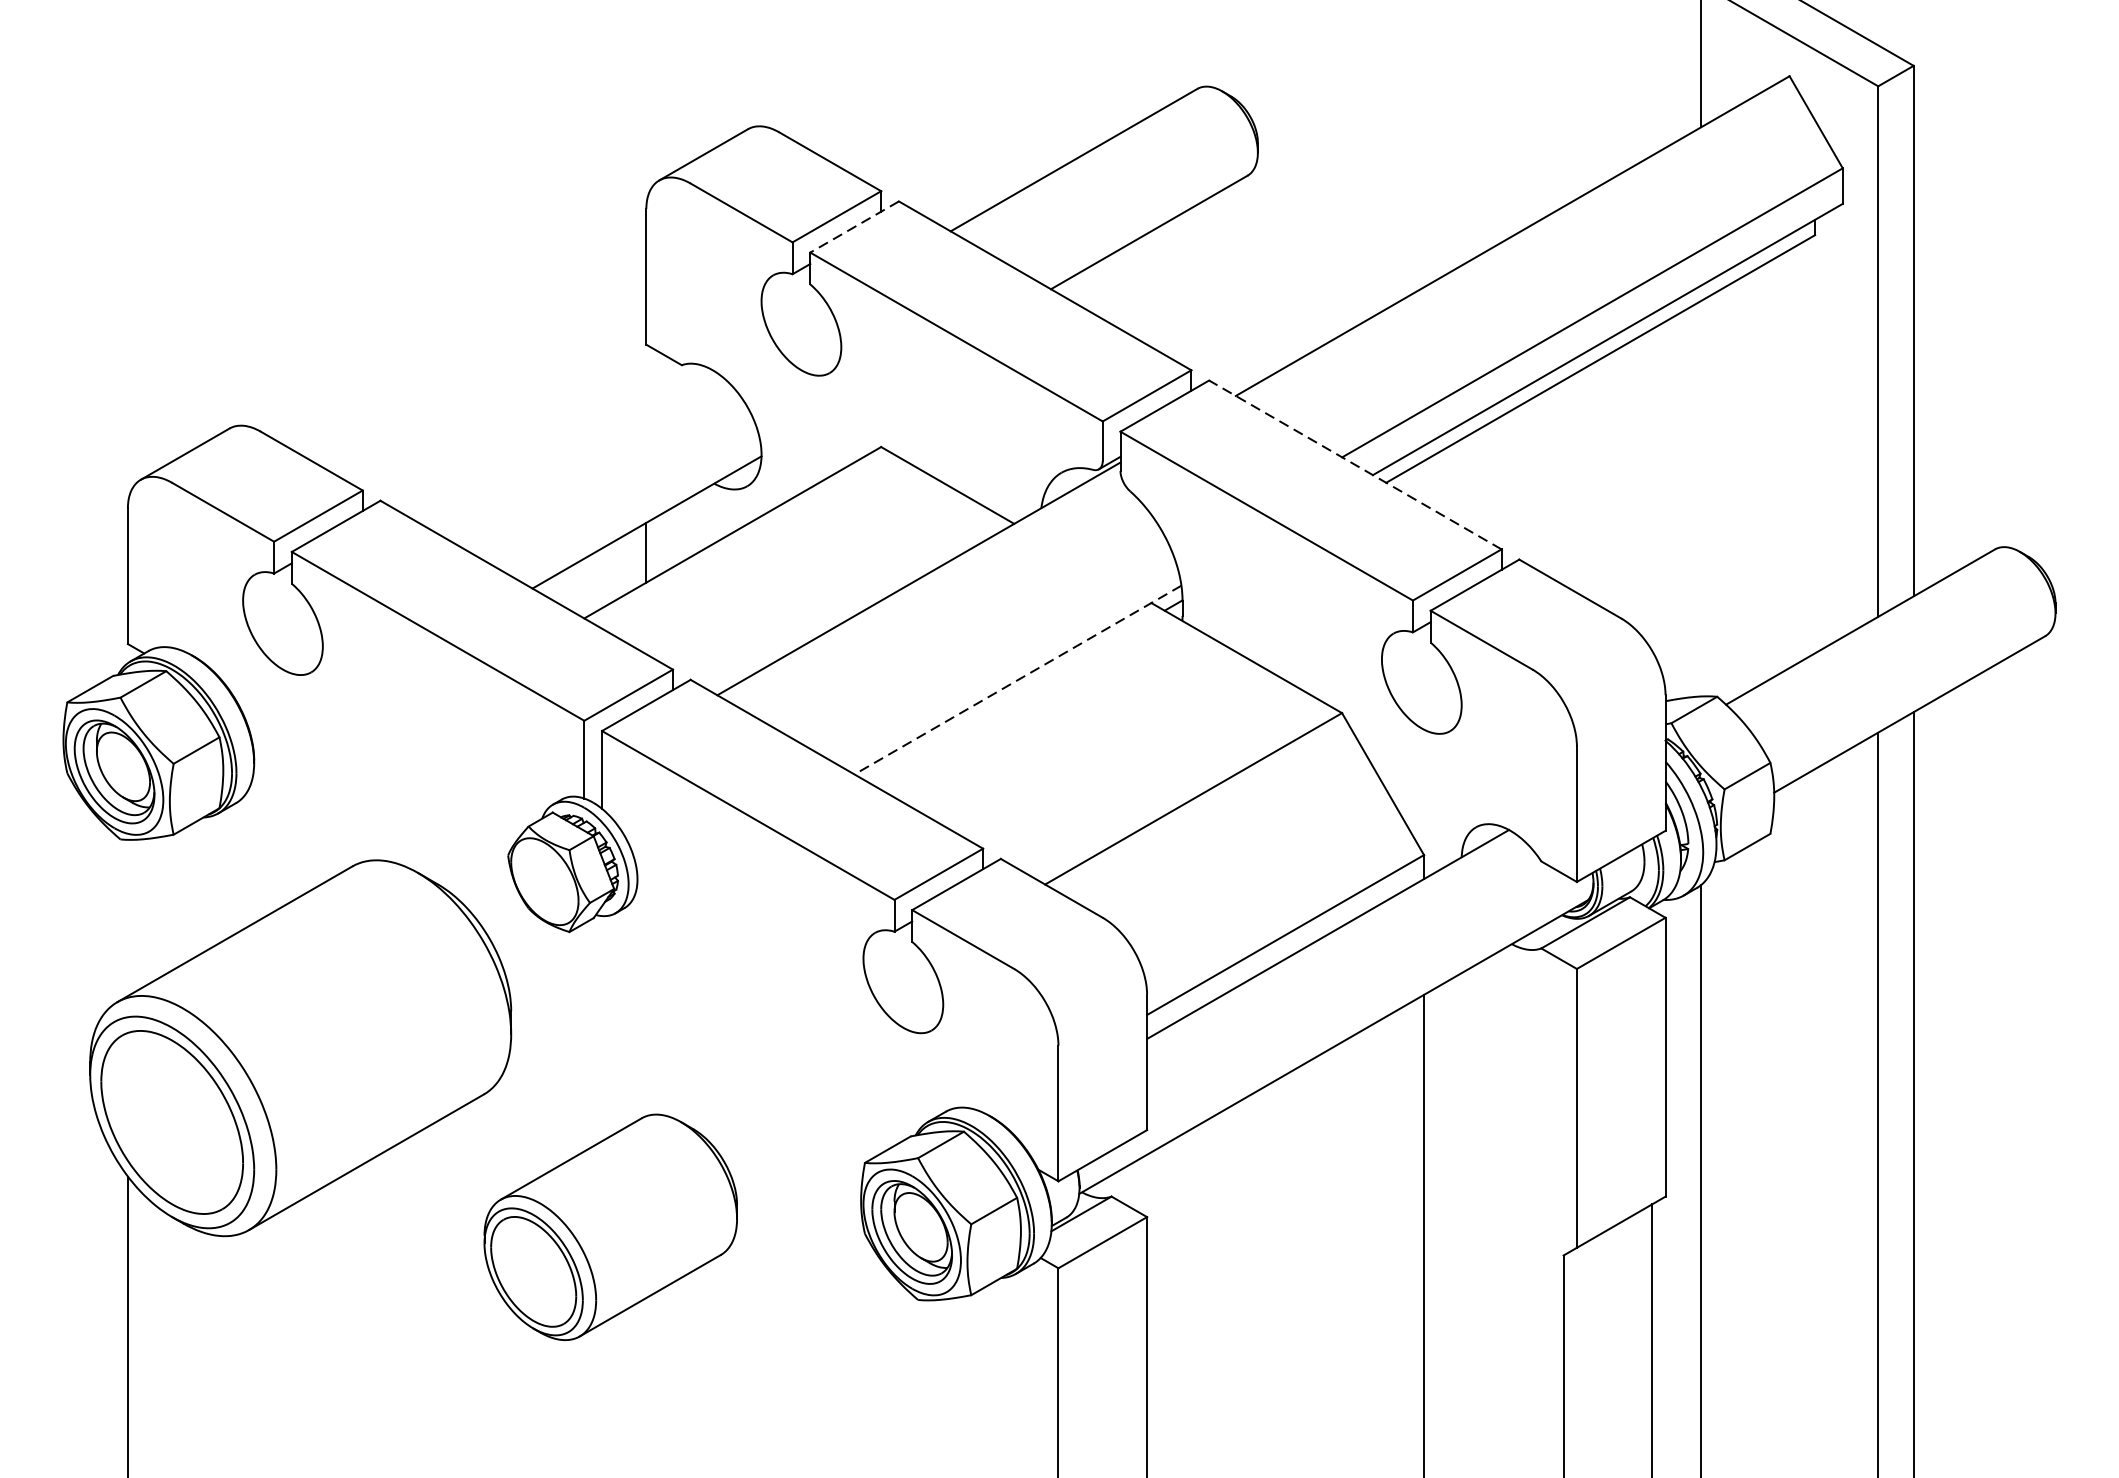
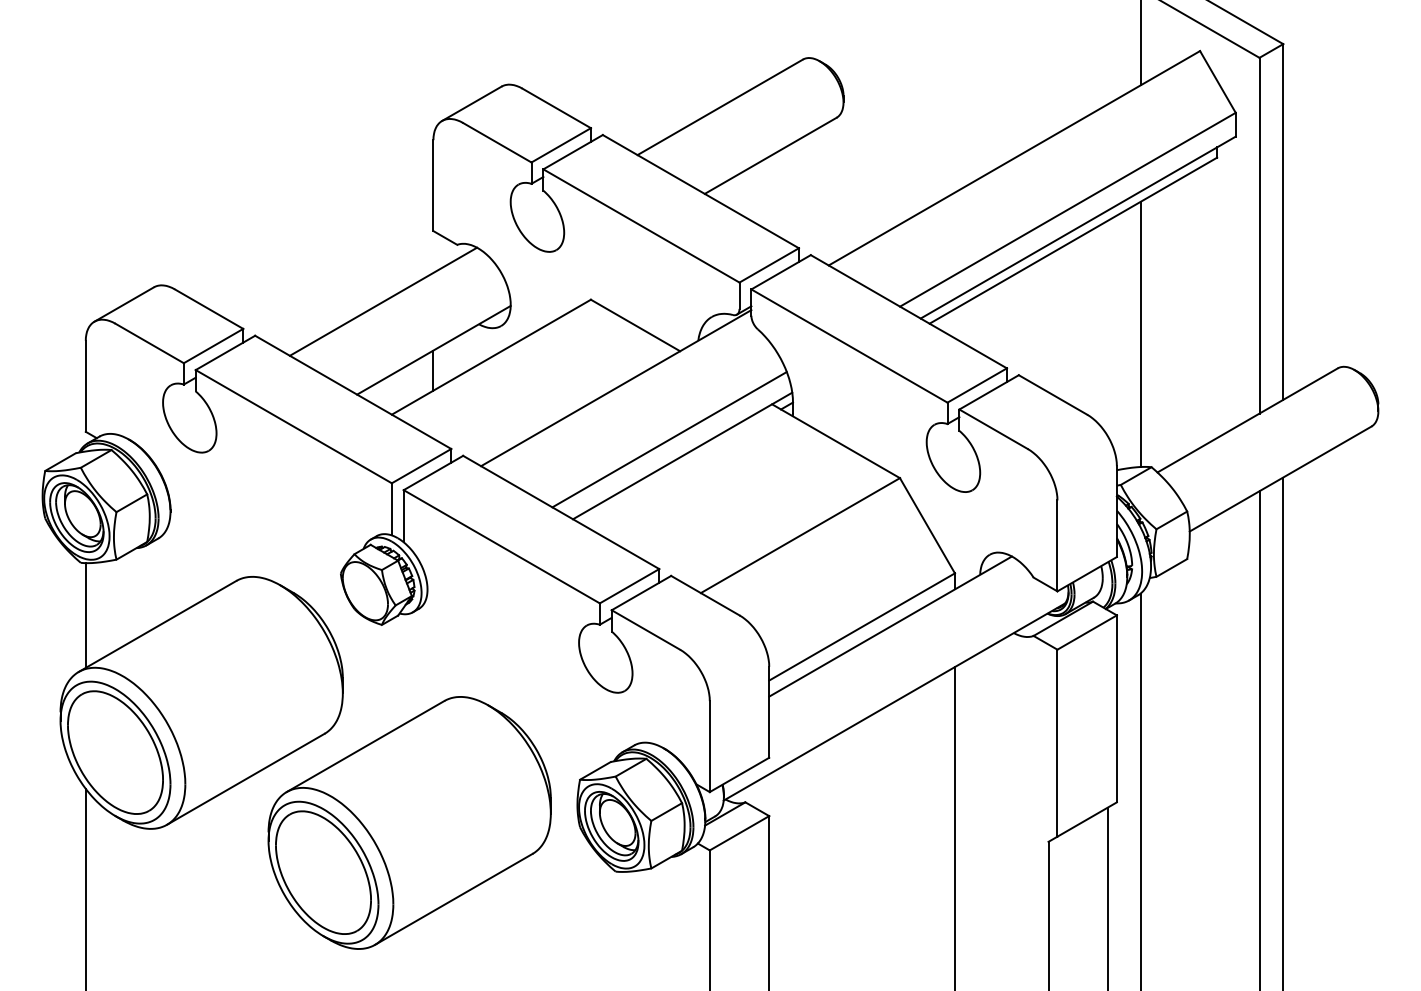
line: (853, 227) -> (572, 152), dashed -> solid
line: (571, 449) -> (383, 301), added
line: (1354, 464) -> (908, 311), dashed -> solid
line: (1700, 498) -> (1140, 334), added
line: (998, 655) -> (669, 439), added
line: (1017, 679) -> (682, 455), dashed -> solid
line: (127, 917) -> (85, 615), added
part: (610, 1226) -> (409, 822), size x1.67

